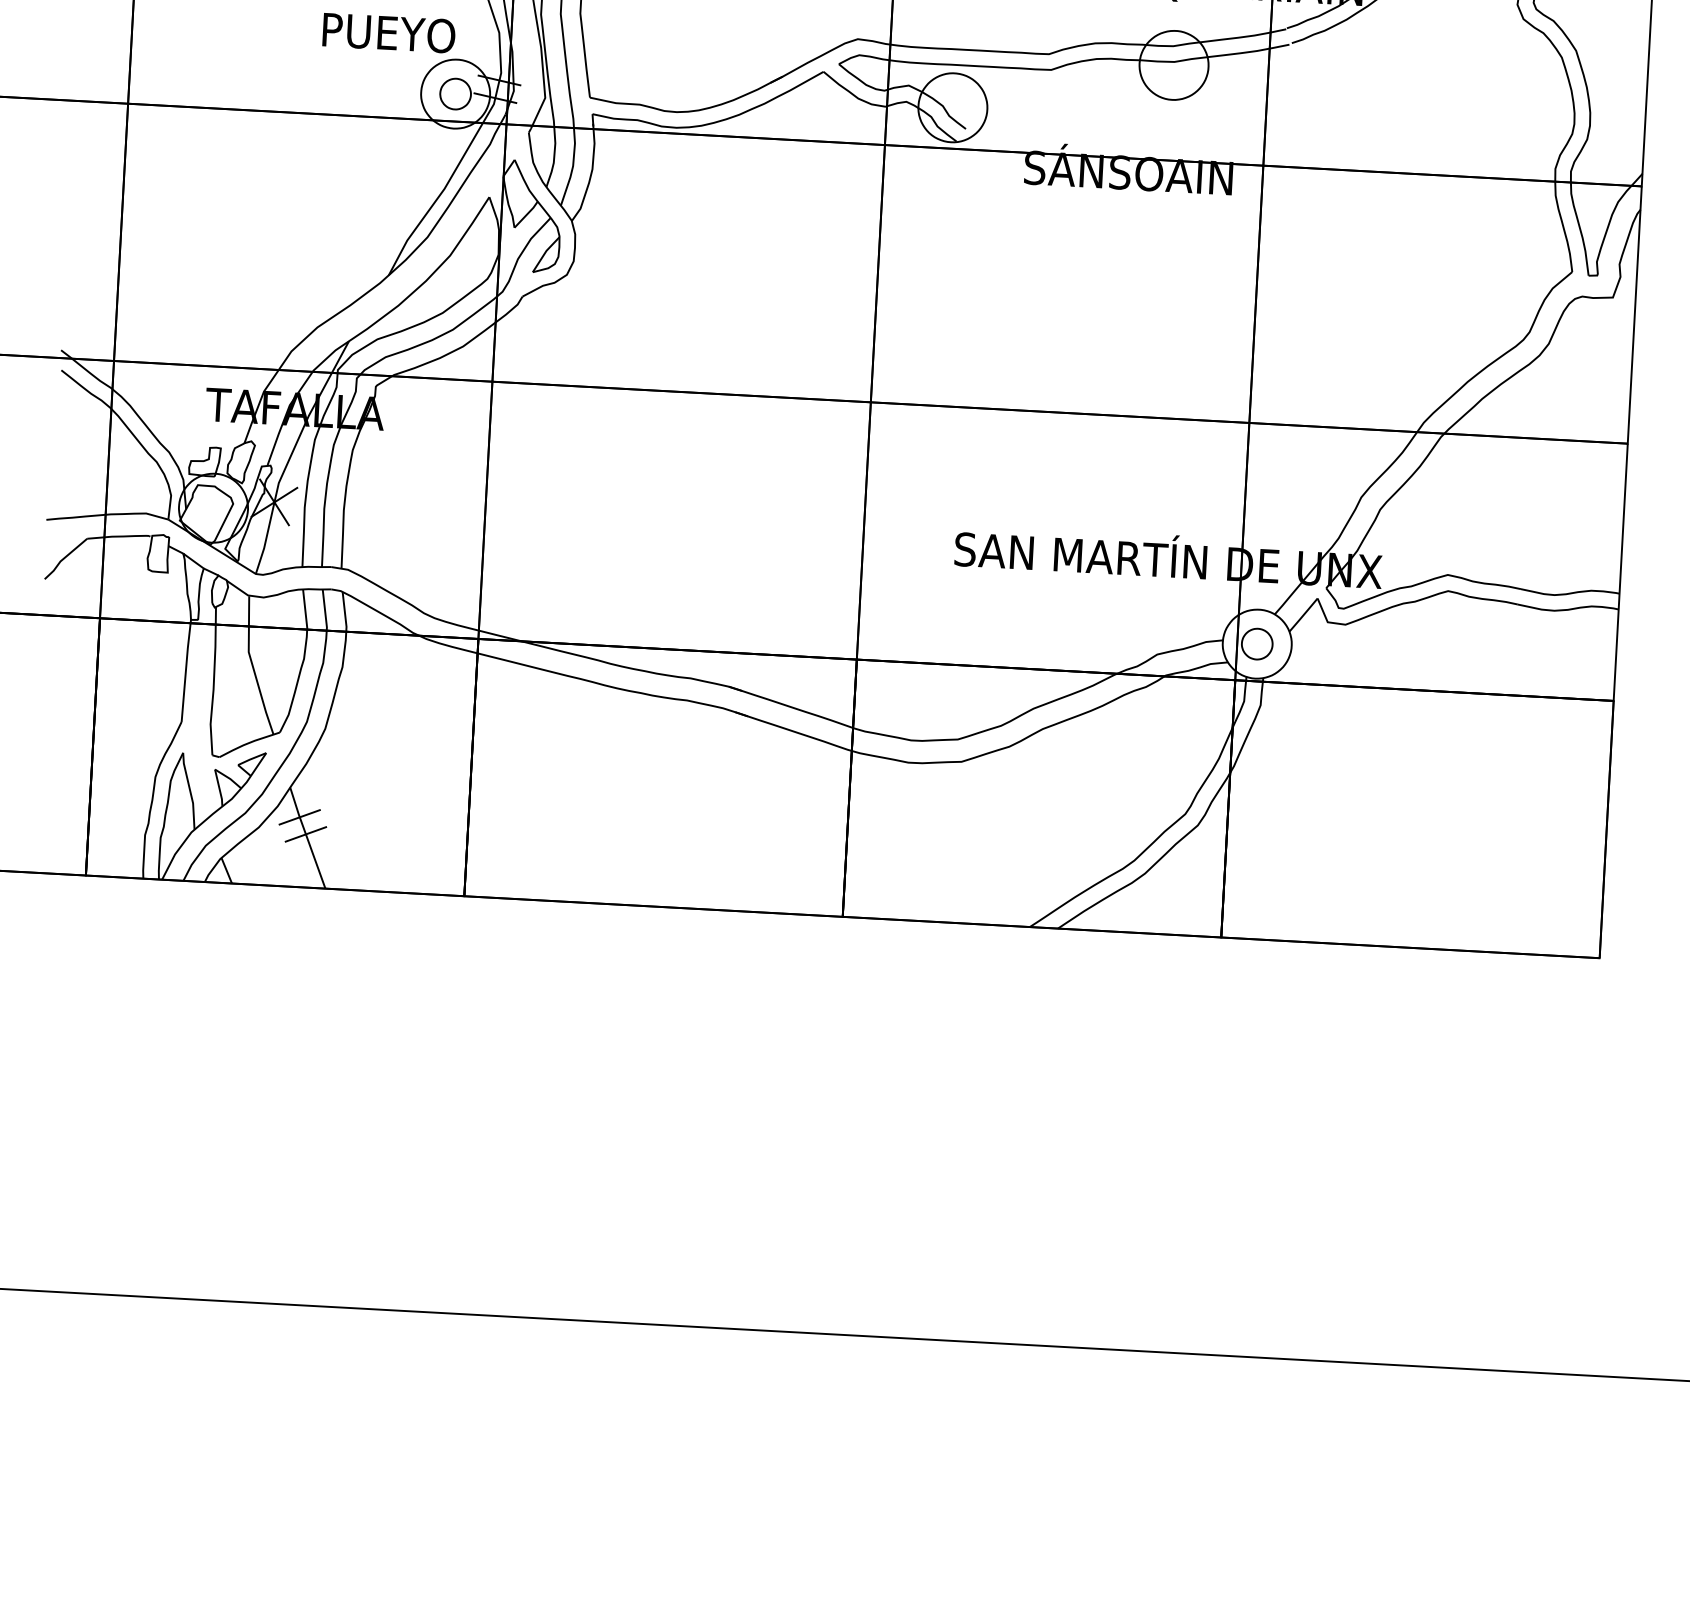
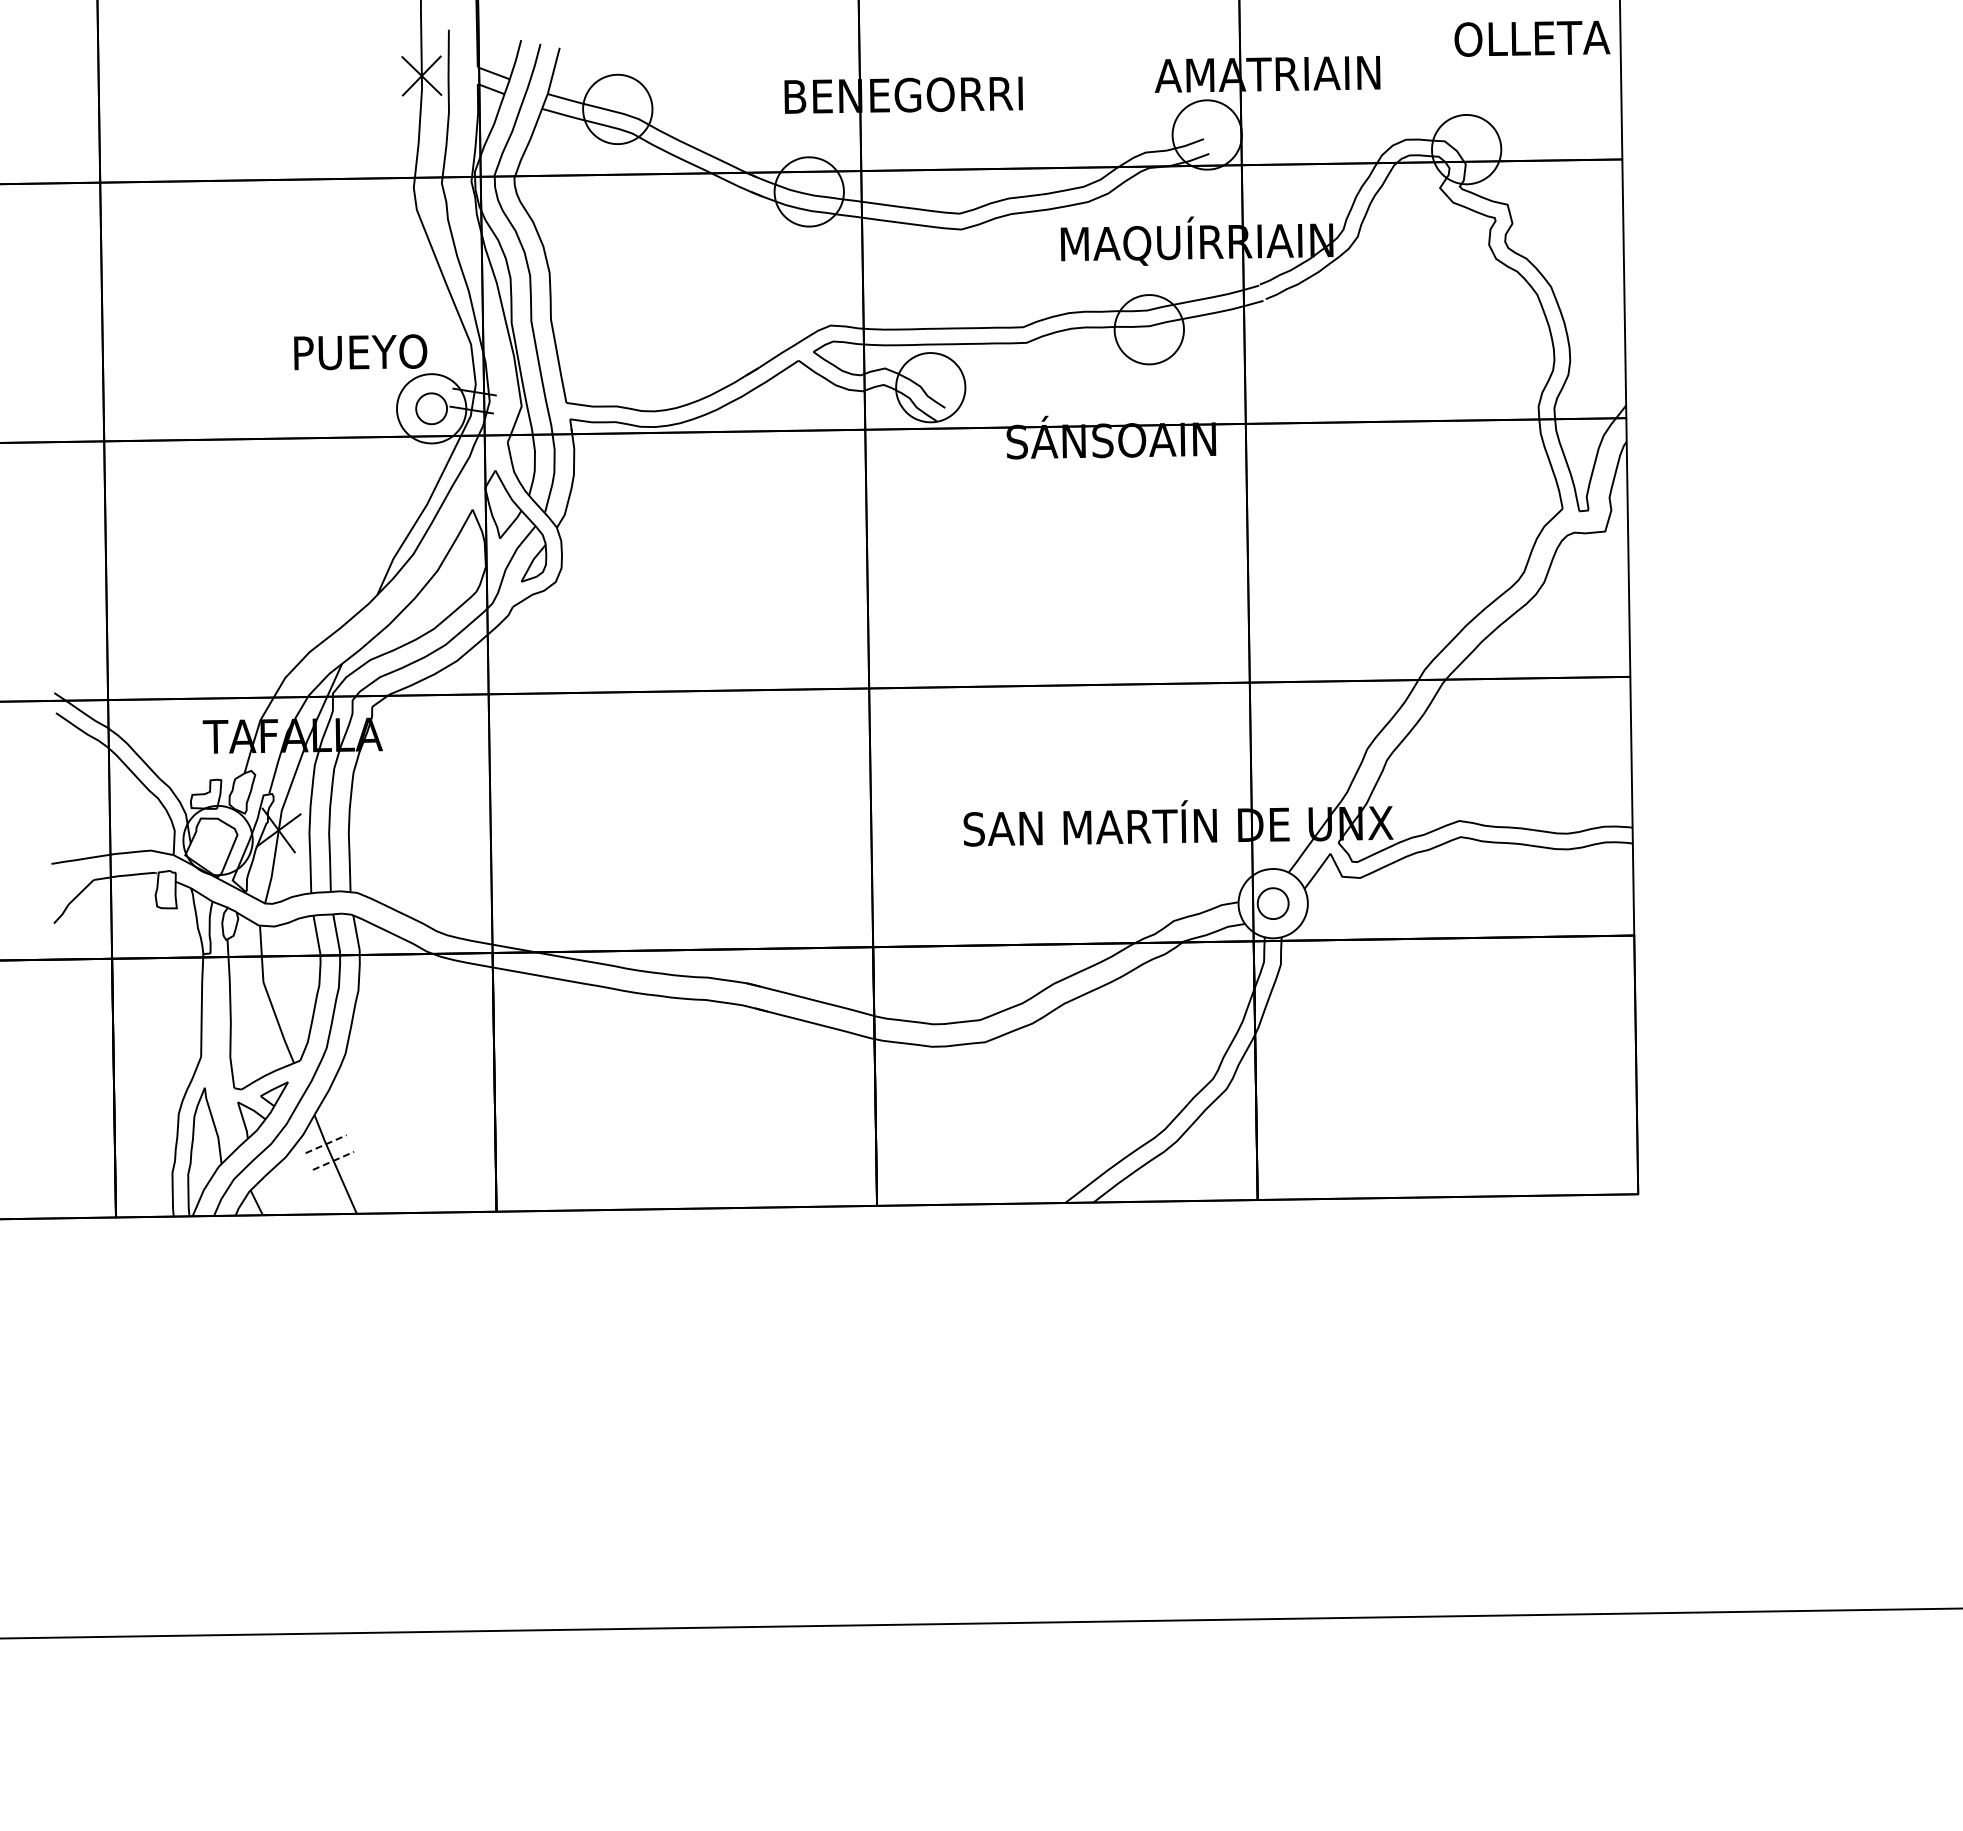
line: (300, 817) -> (326, 1144), solid -> dashed
line: (305, 834) -> (333, 1160), solid -> dashed

